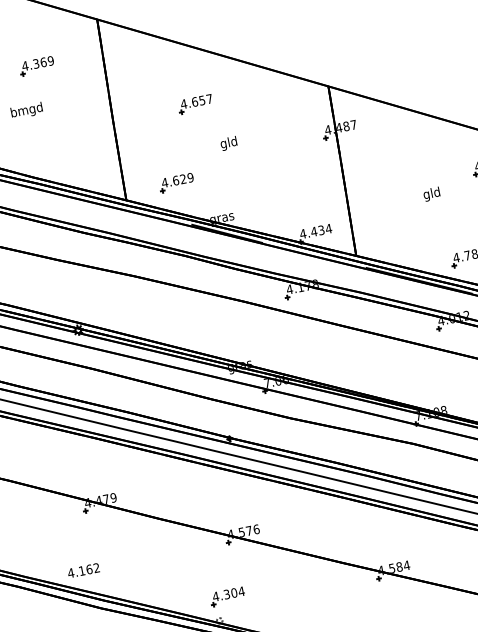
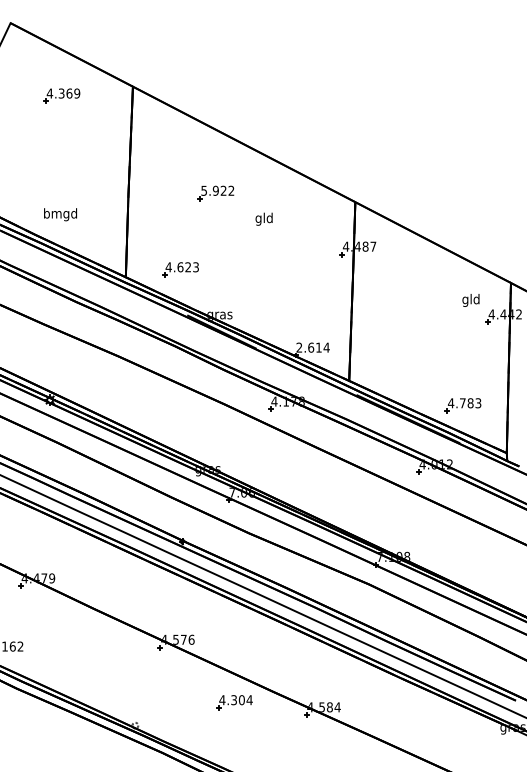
part: (36, 65) -> (61, 95), moved
text: (196, 101) -> (217, 190), 4.657 -> 5.922
text: (26, 110) -> (60, 214), moved
text: (228, 143) -> (263, 218), moved
text: (191, 177) -> (196, 267), 4.629 -> 4.623
text: (431, 194) -> (470, 300), moved
text: (311, 232) -> (308, 347), 4.434 -> 2.614
part: (227, 596) -> (234, 702), moved

